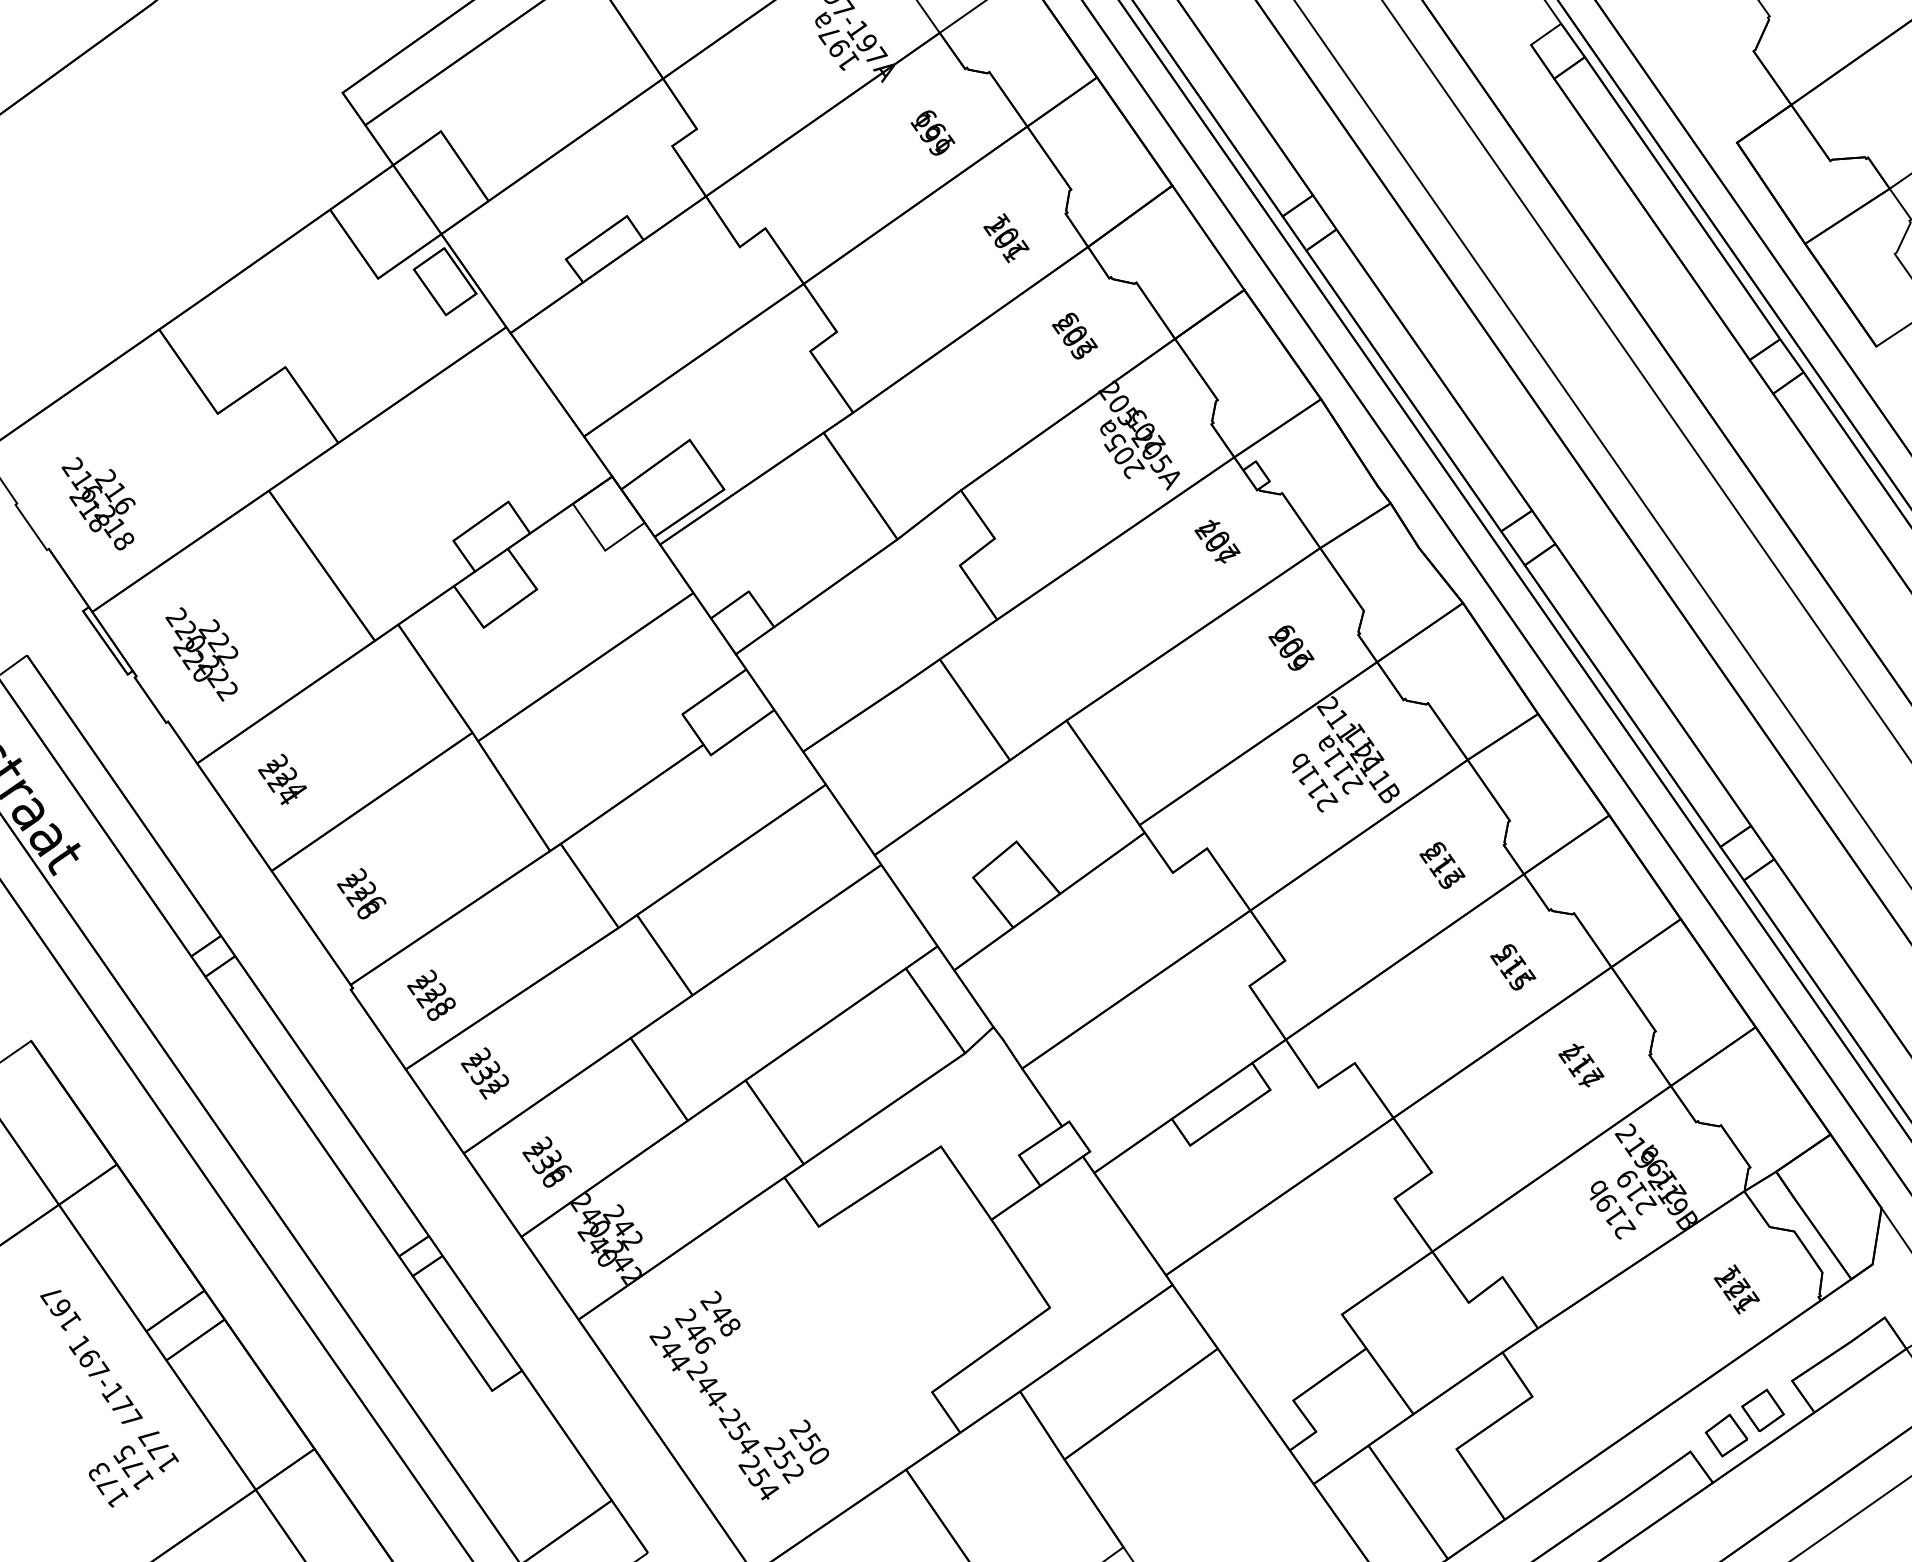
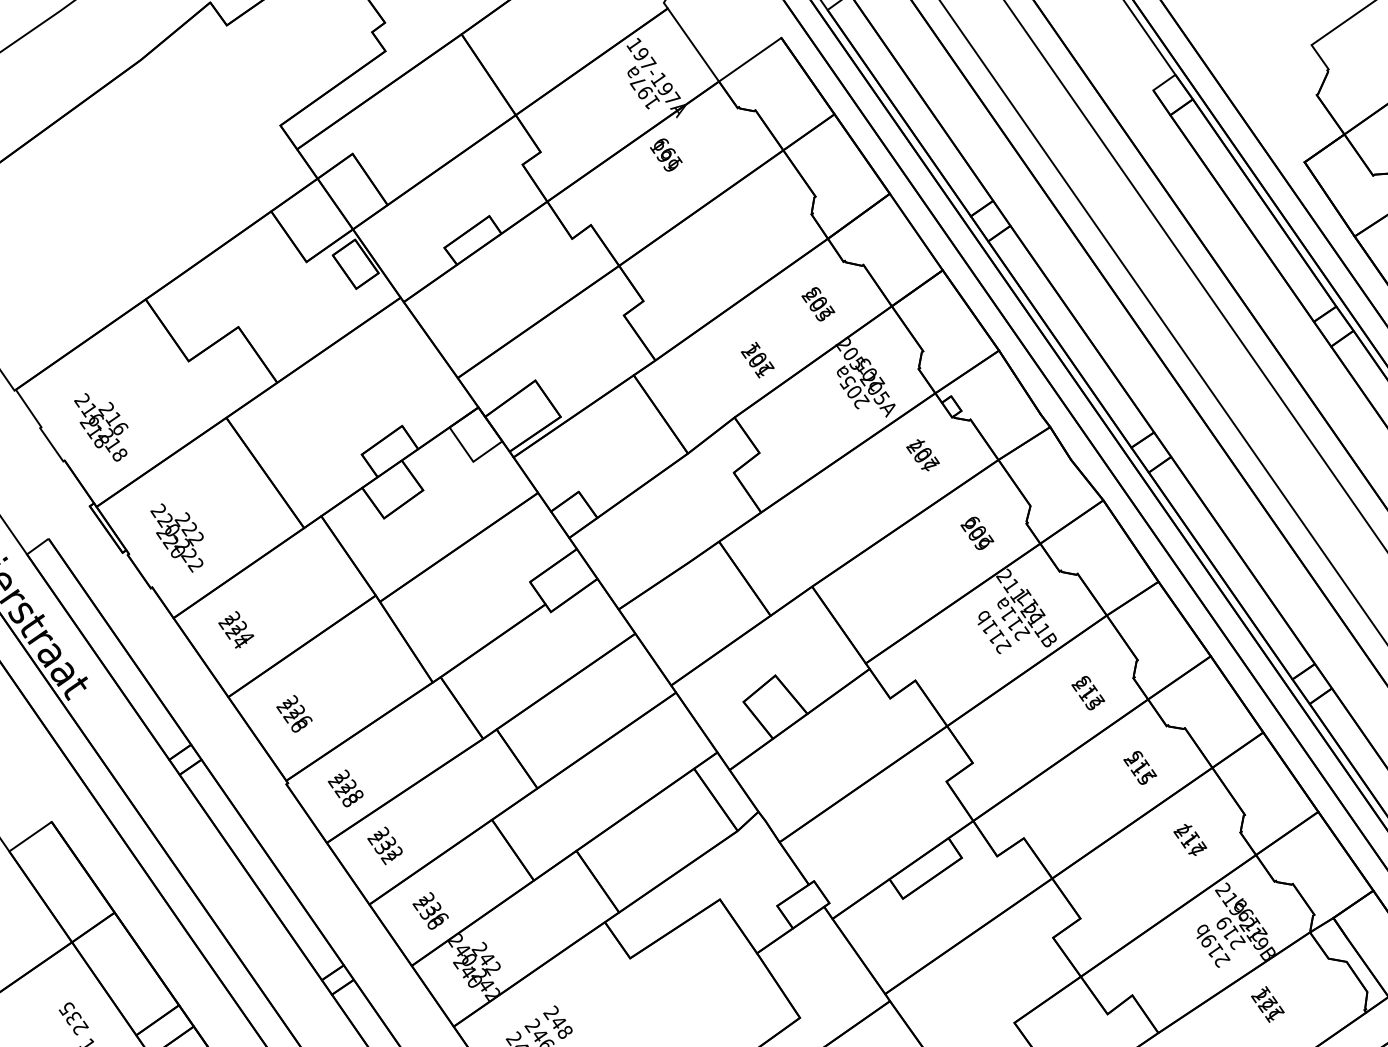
text: (932, 132) -> (665, 154), moved
text: (1006, 238) -> (757, 360), moved
text: (1736, 1289) -> (1267, 1004), moved
text: (60, 1308) -> (73, 1018), 167 -> 235

